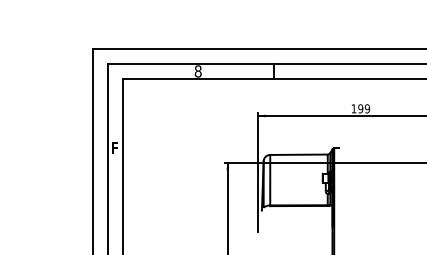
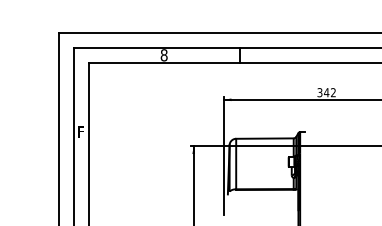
text: (360, 108) -> (326, 92), 199 -> 342

